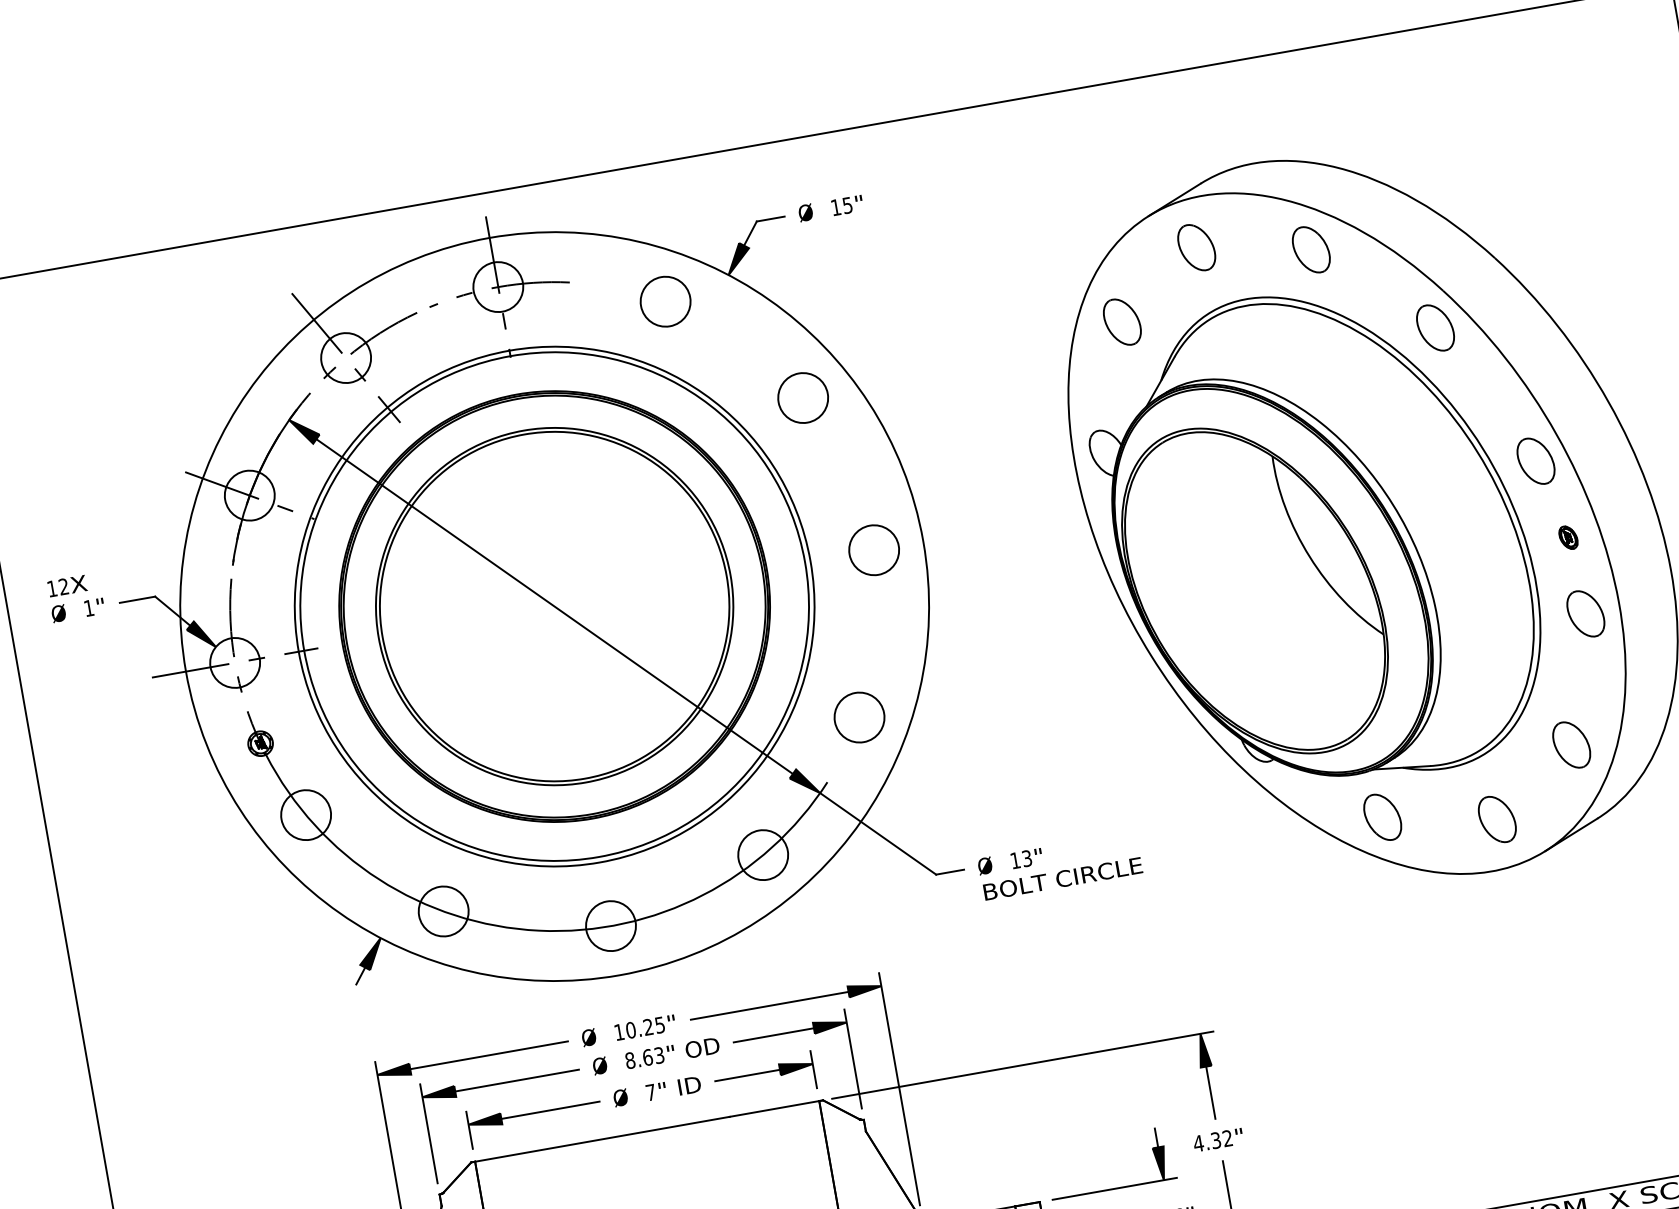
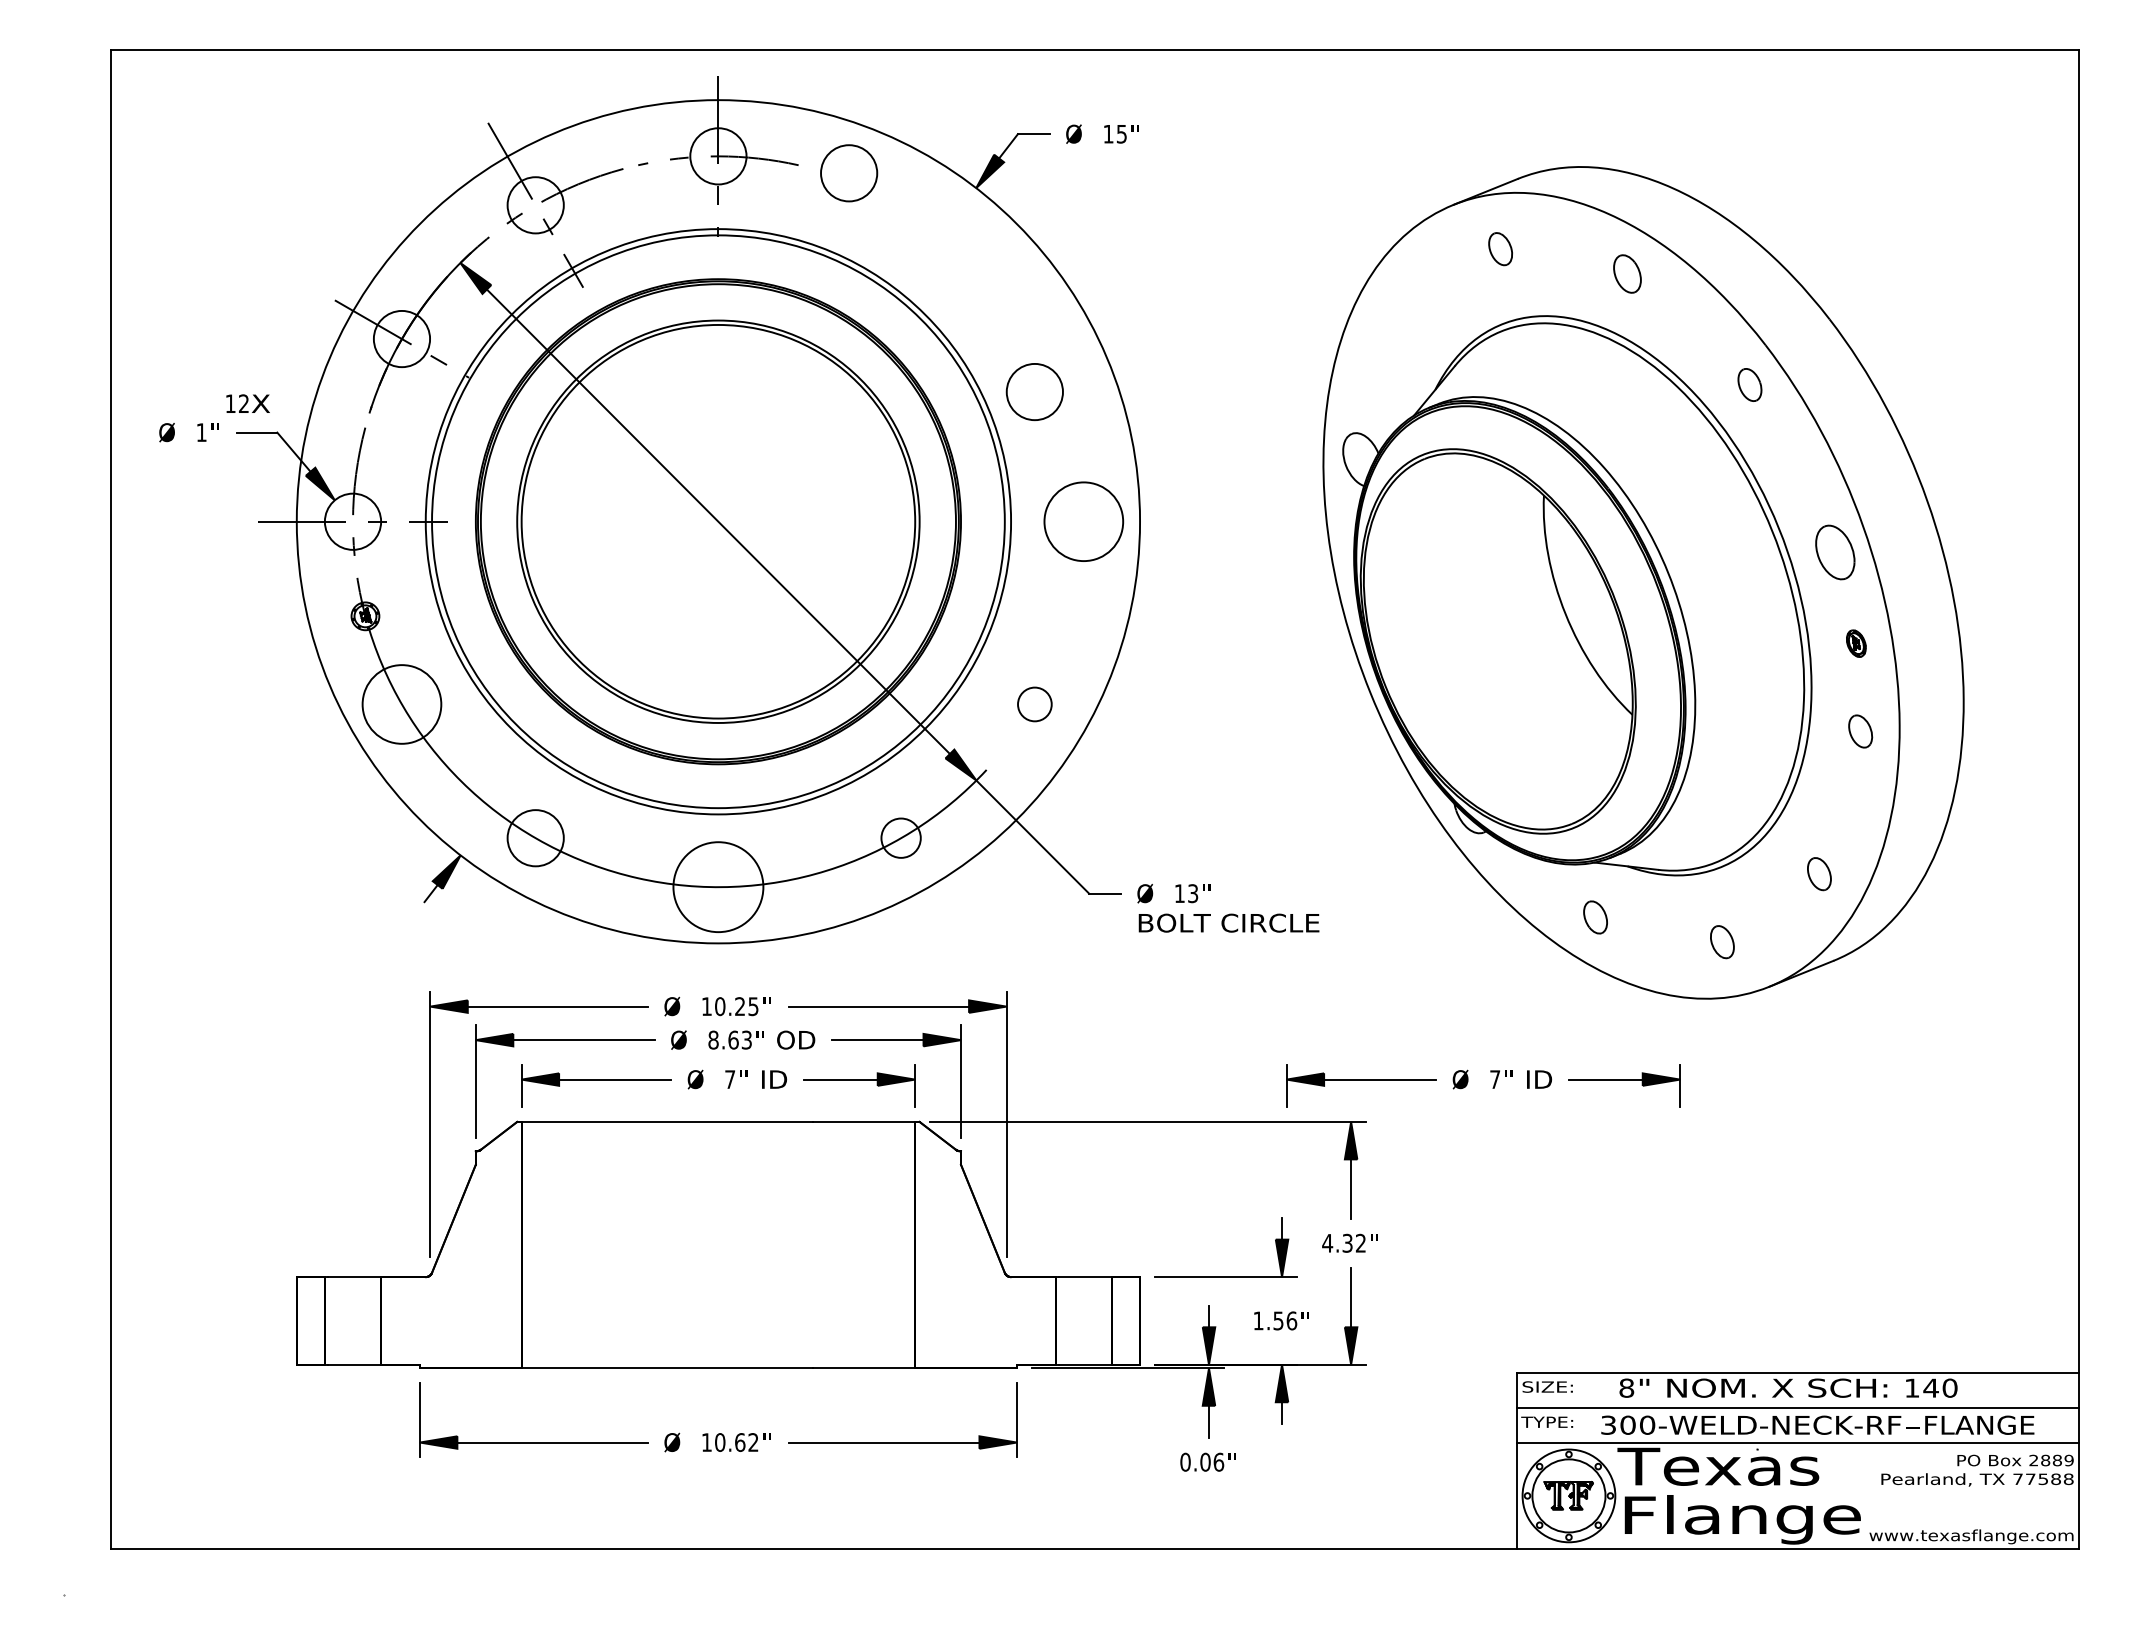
part: (1196, 247) -> (1500, 248), size x0.6
part: (1311, 249) -> (1627, 273), size x0.7
circle: (665, 301) -> (849, 173), moved
part: (1122, 321) -> (1403, 316), removed
part: (1435, 327) -> (1749, 384), size x0.6
circle: (802, 397) -> (1034, 391), moved
circle: (873, 550) -> (1083, 521), size x1.4
text: (66, 585) -> (247, 403), moved
part: (1585, 613) -> (1860, 731), size x0.6
circle: (859, 717) -> (1034, 704), size x0.6
part: (1571, 744) -> (1819, 873), size x0.6
circle: (305, 815) -> (401, 704), size x1.4
part: (1382, 817) -> (1595, 917), size x0.6
part: (1497, 818) -> (1722, 941), size x0.6
circle: (763, 855) -> (901, 838), size x0.7
circle: (611, 926) -> (718, 887), size x1.6
part: (1318, 981) -> (1492, 1087), added

